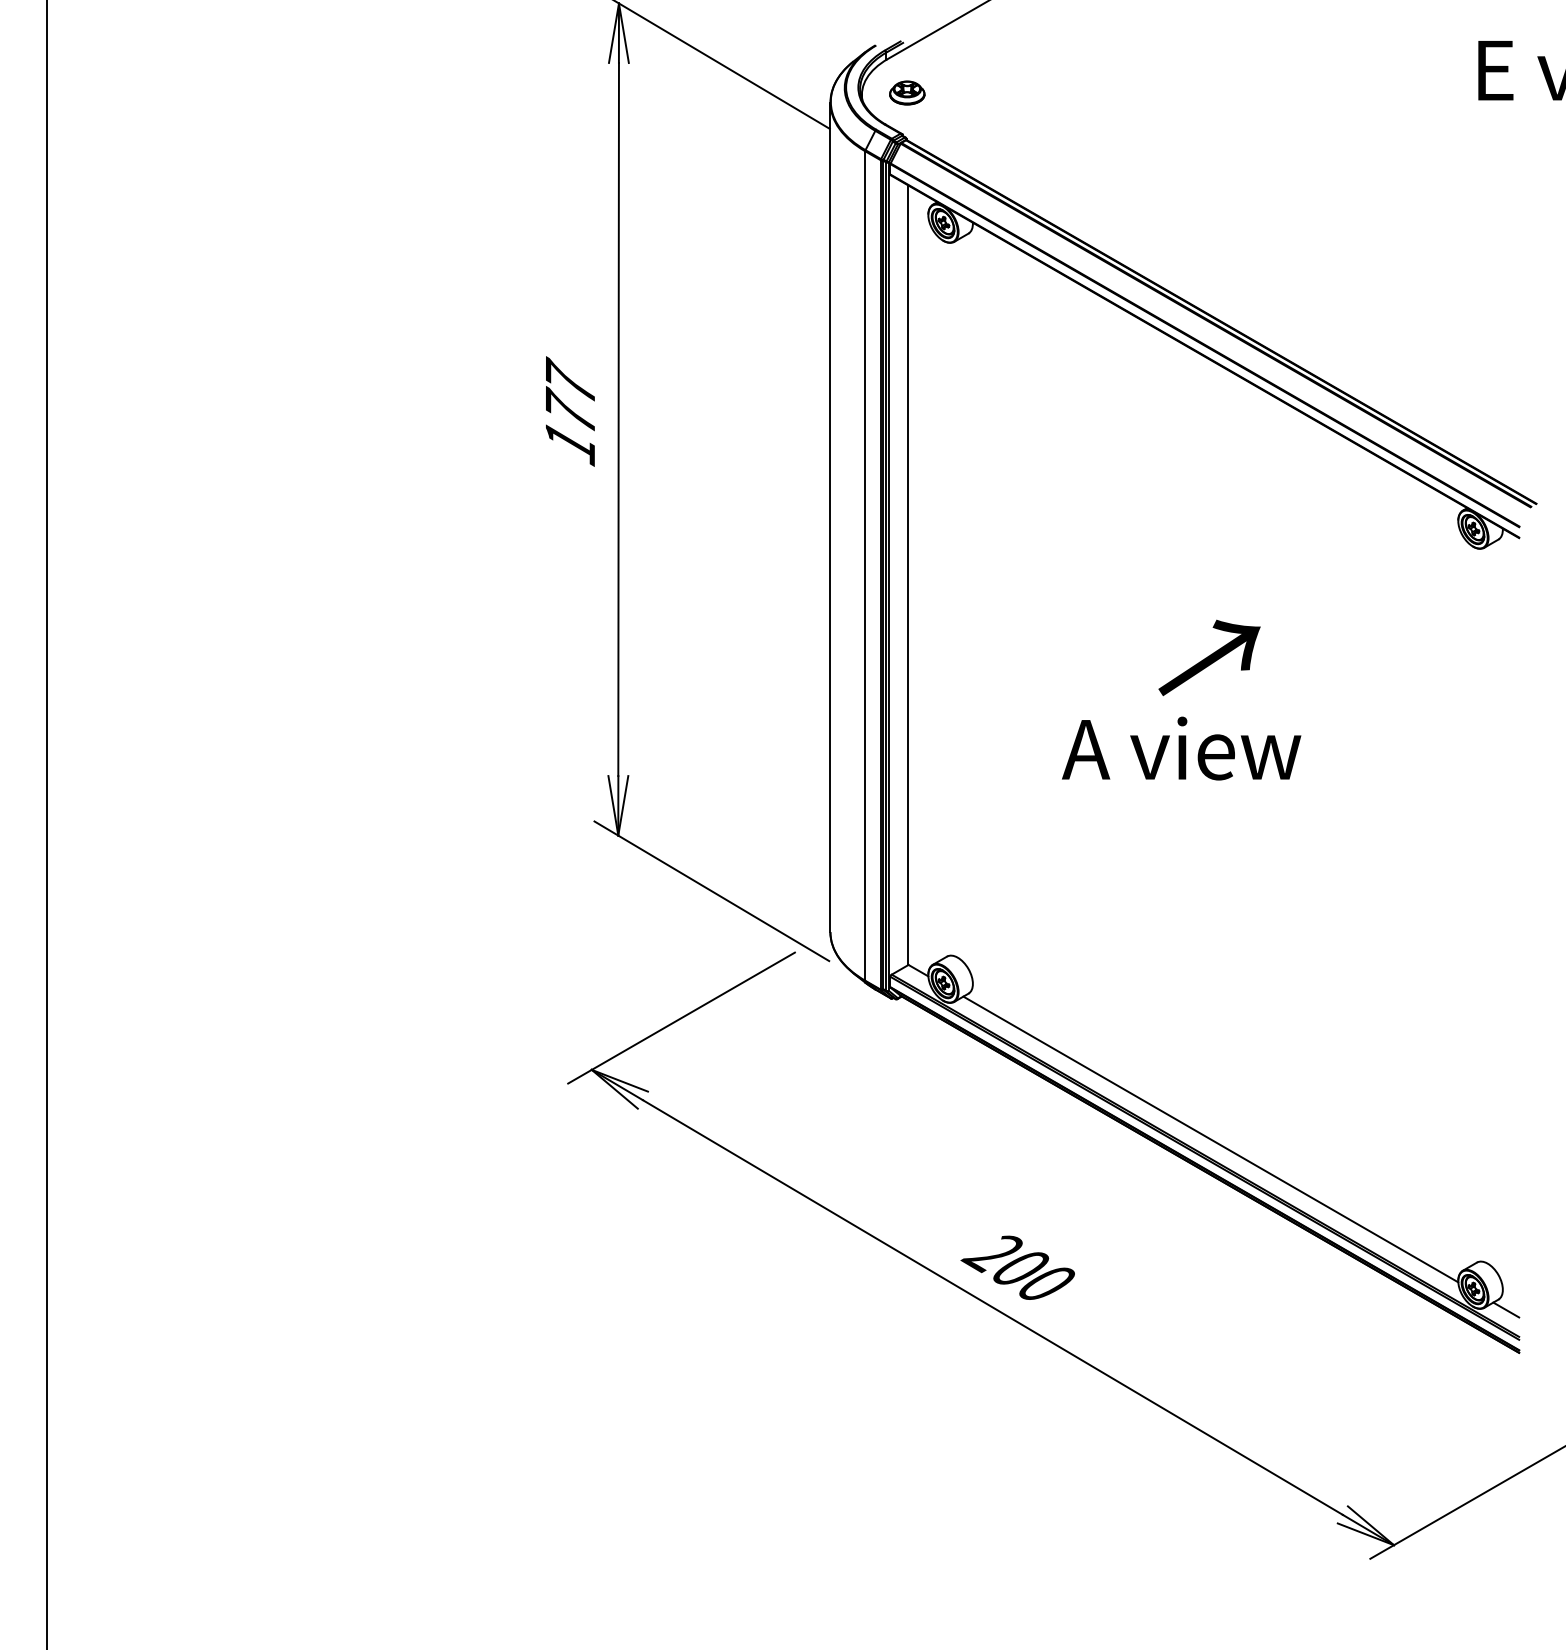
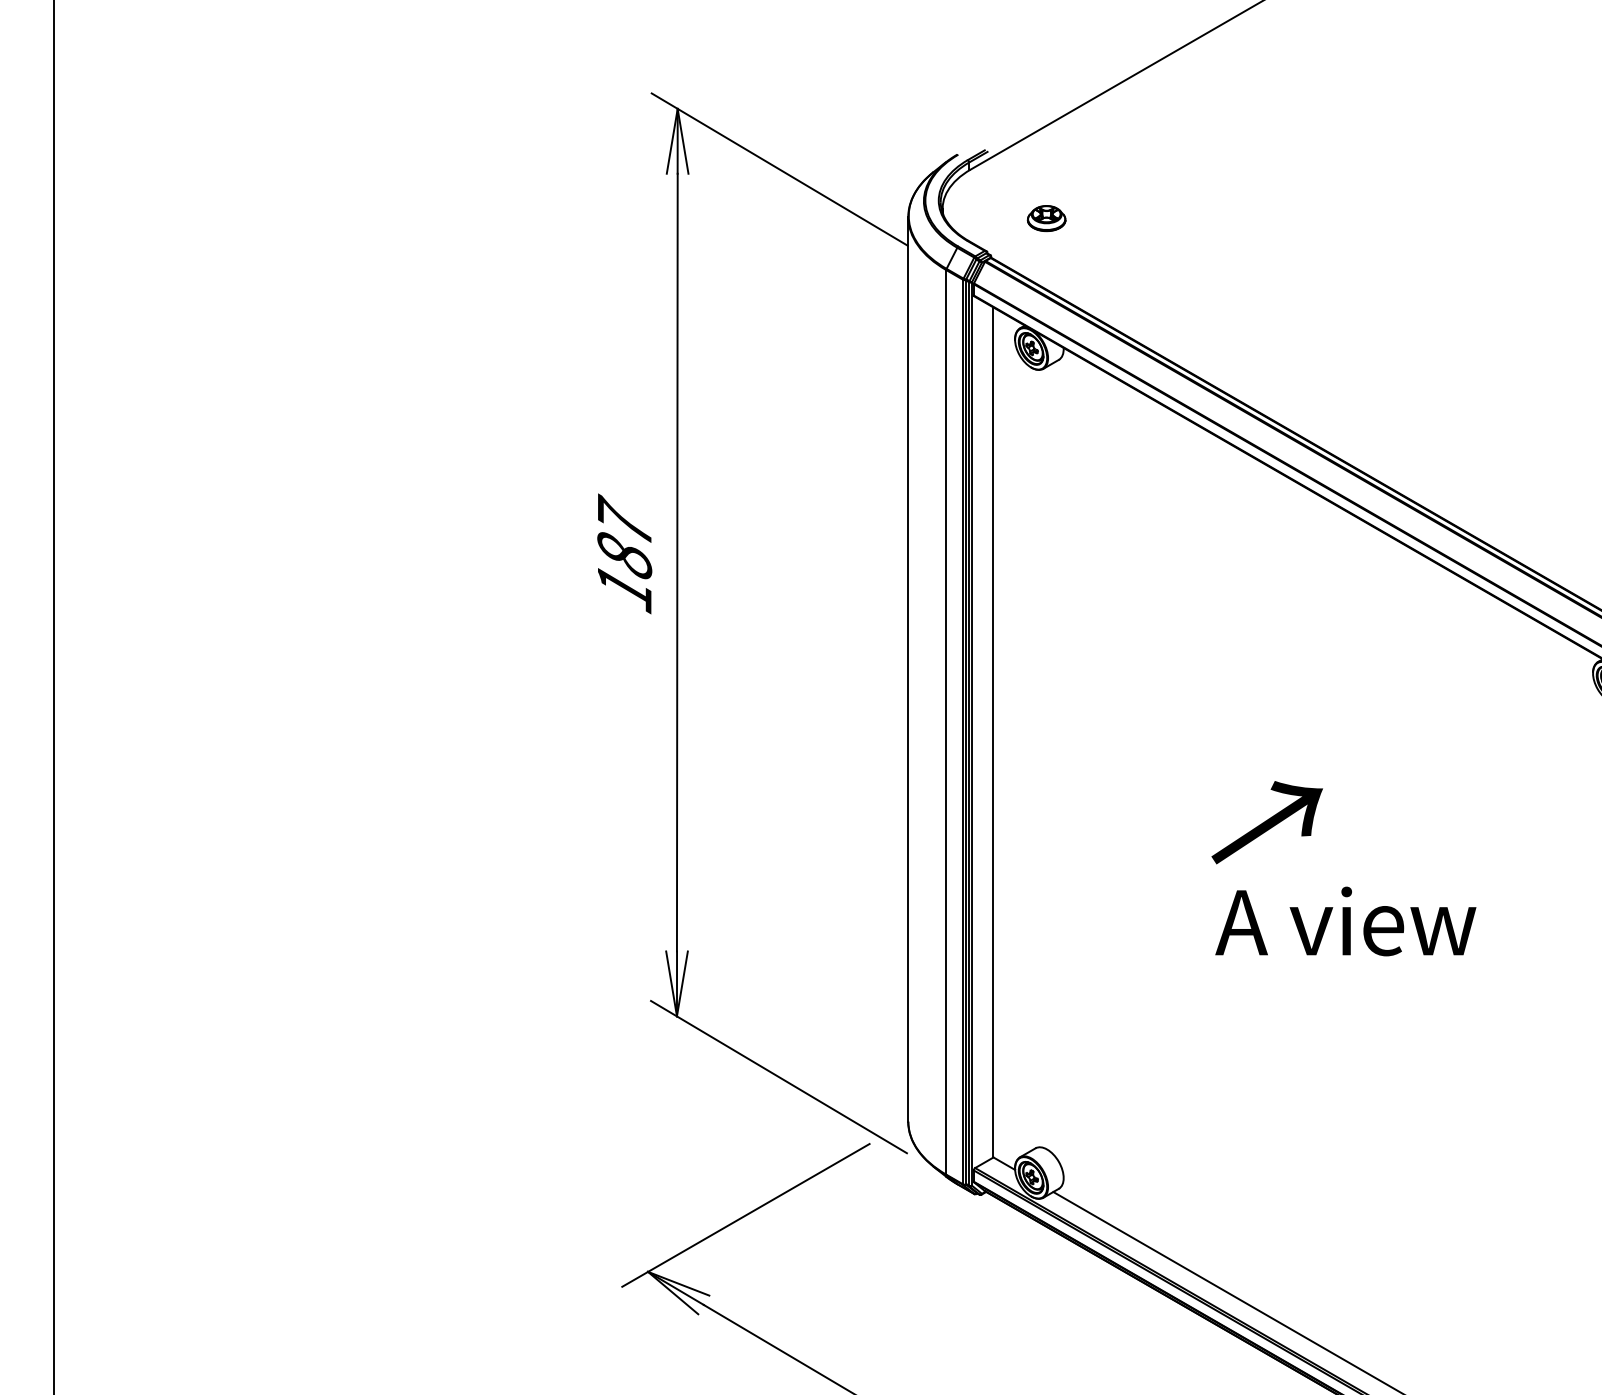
part: (907, 92) -> (1046, 217), moved
text: (570, 410) -> (624, 552), 177 -> 187
text: (1209, 657) -> (1267, 822), moved
text: (1181, 748) -> (1345, 921), moved

